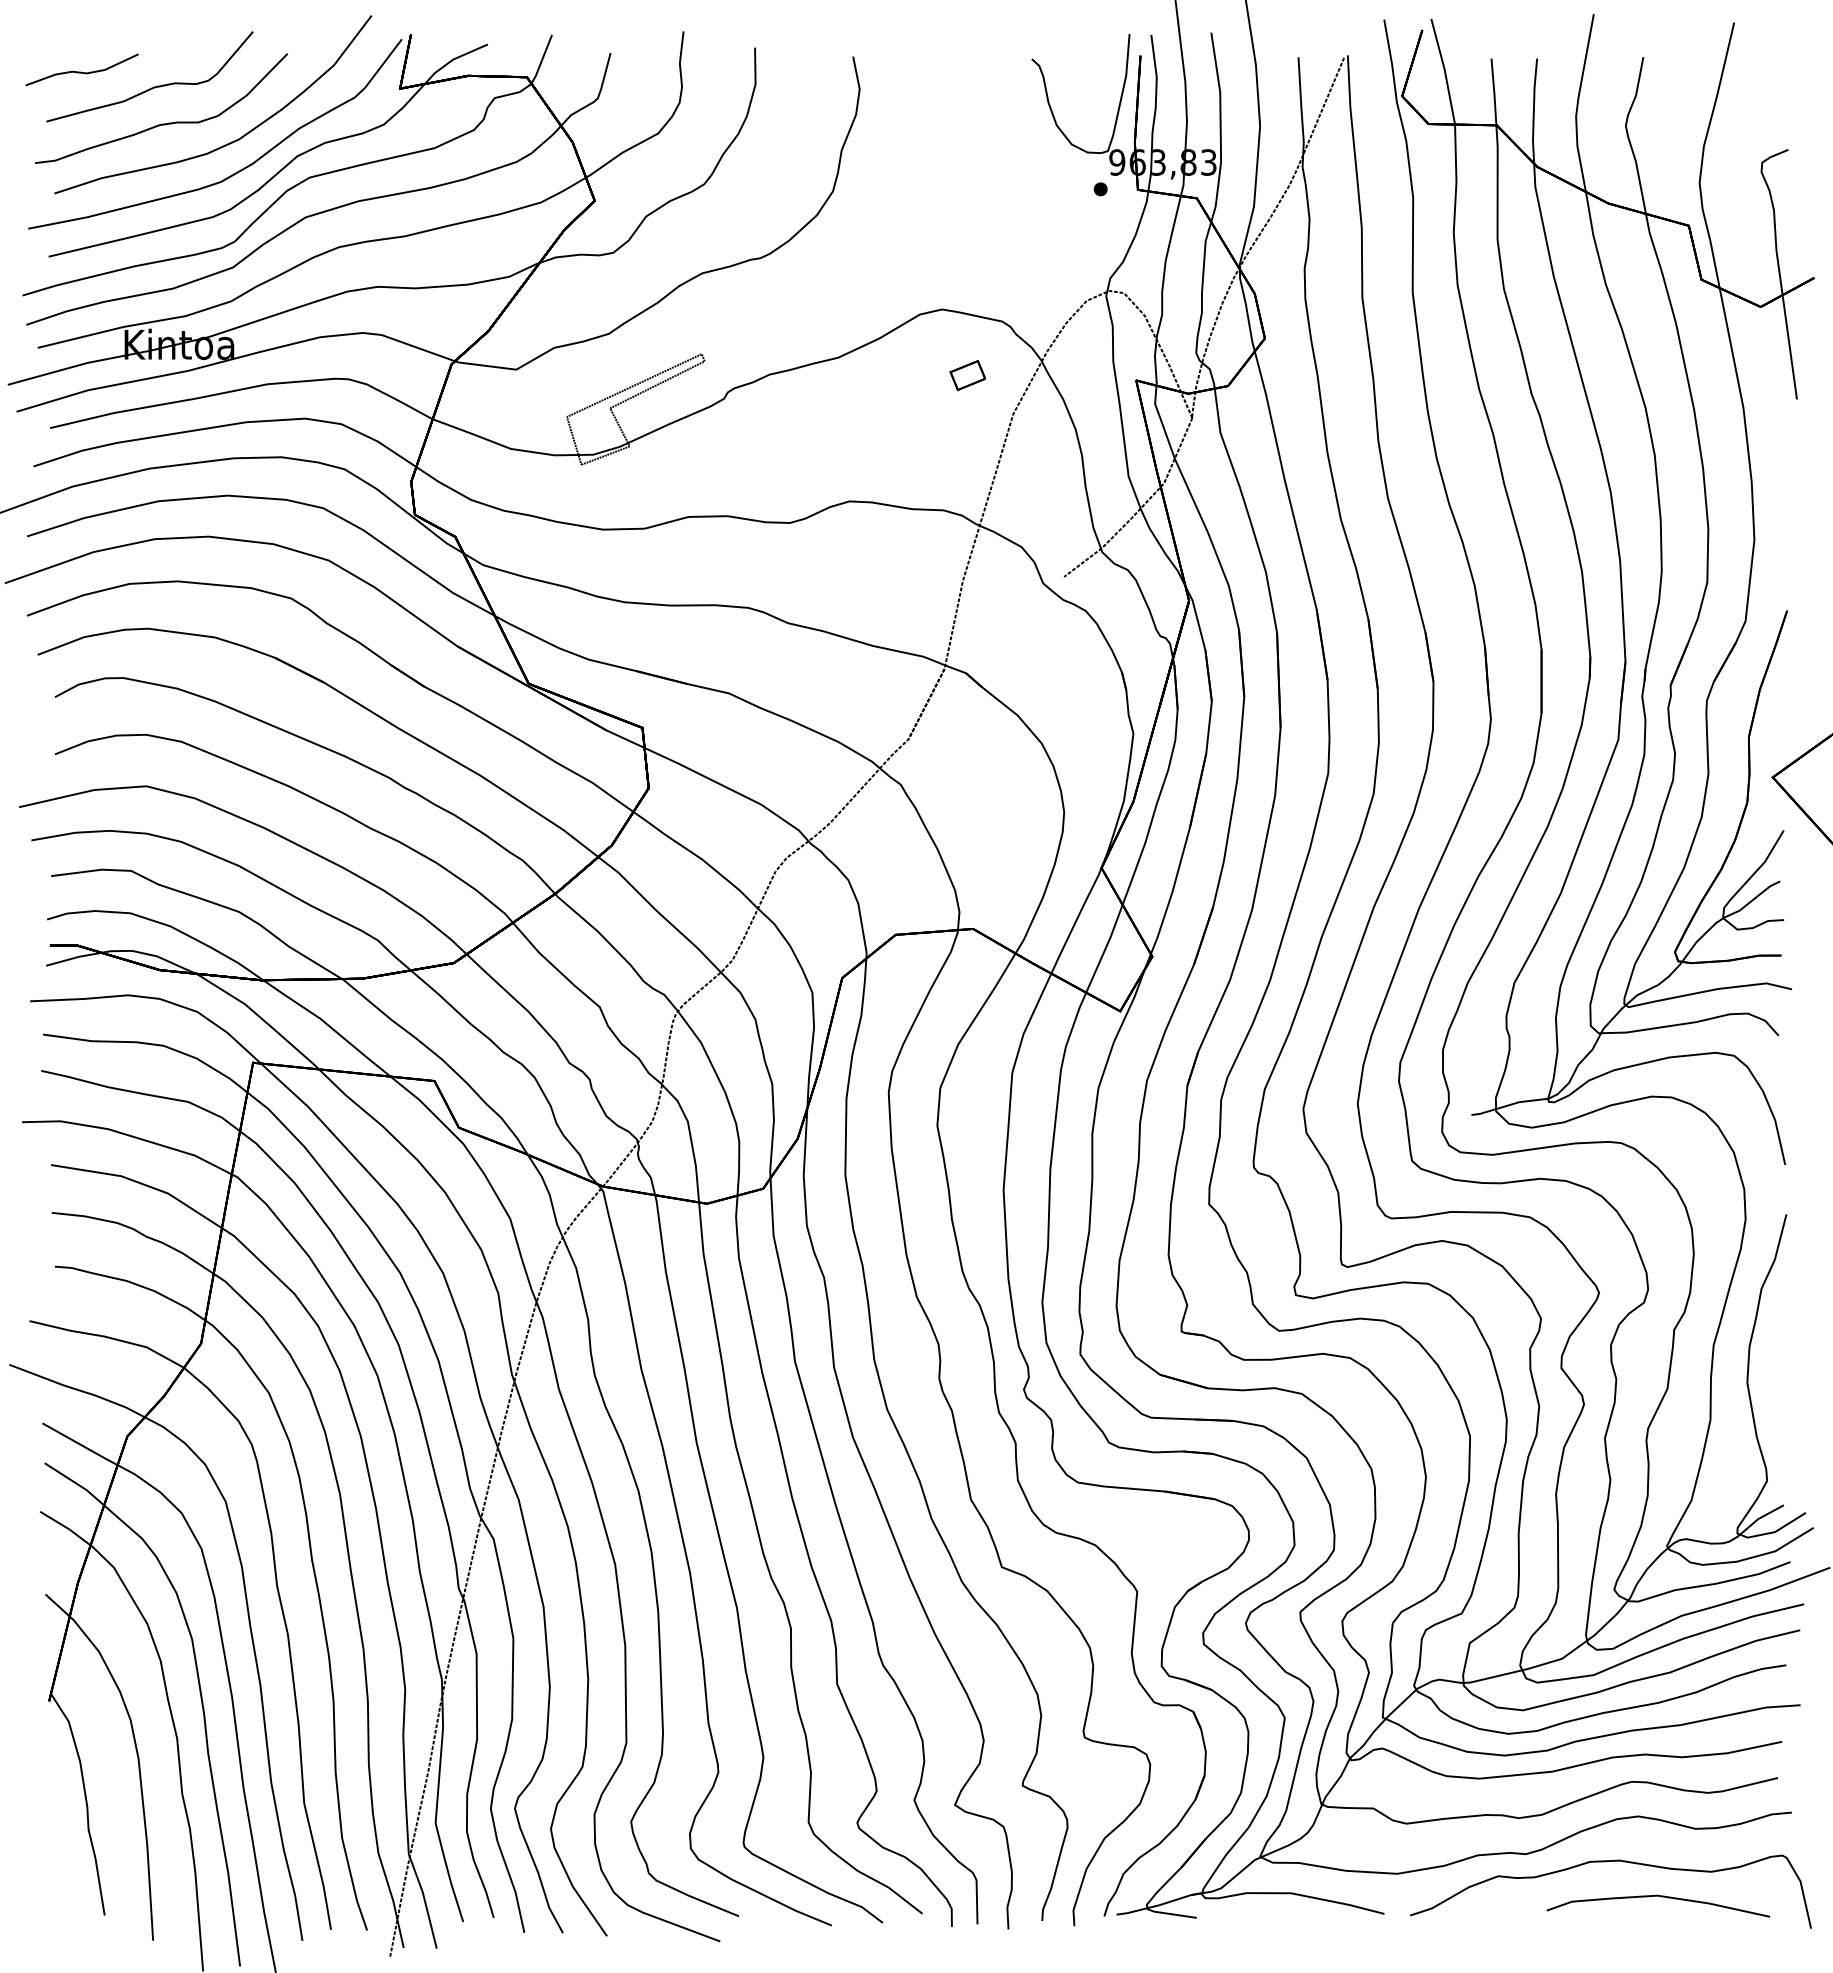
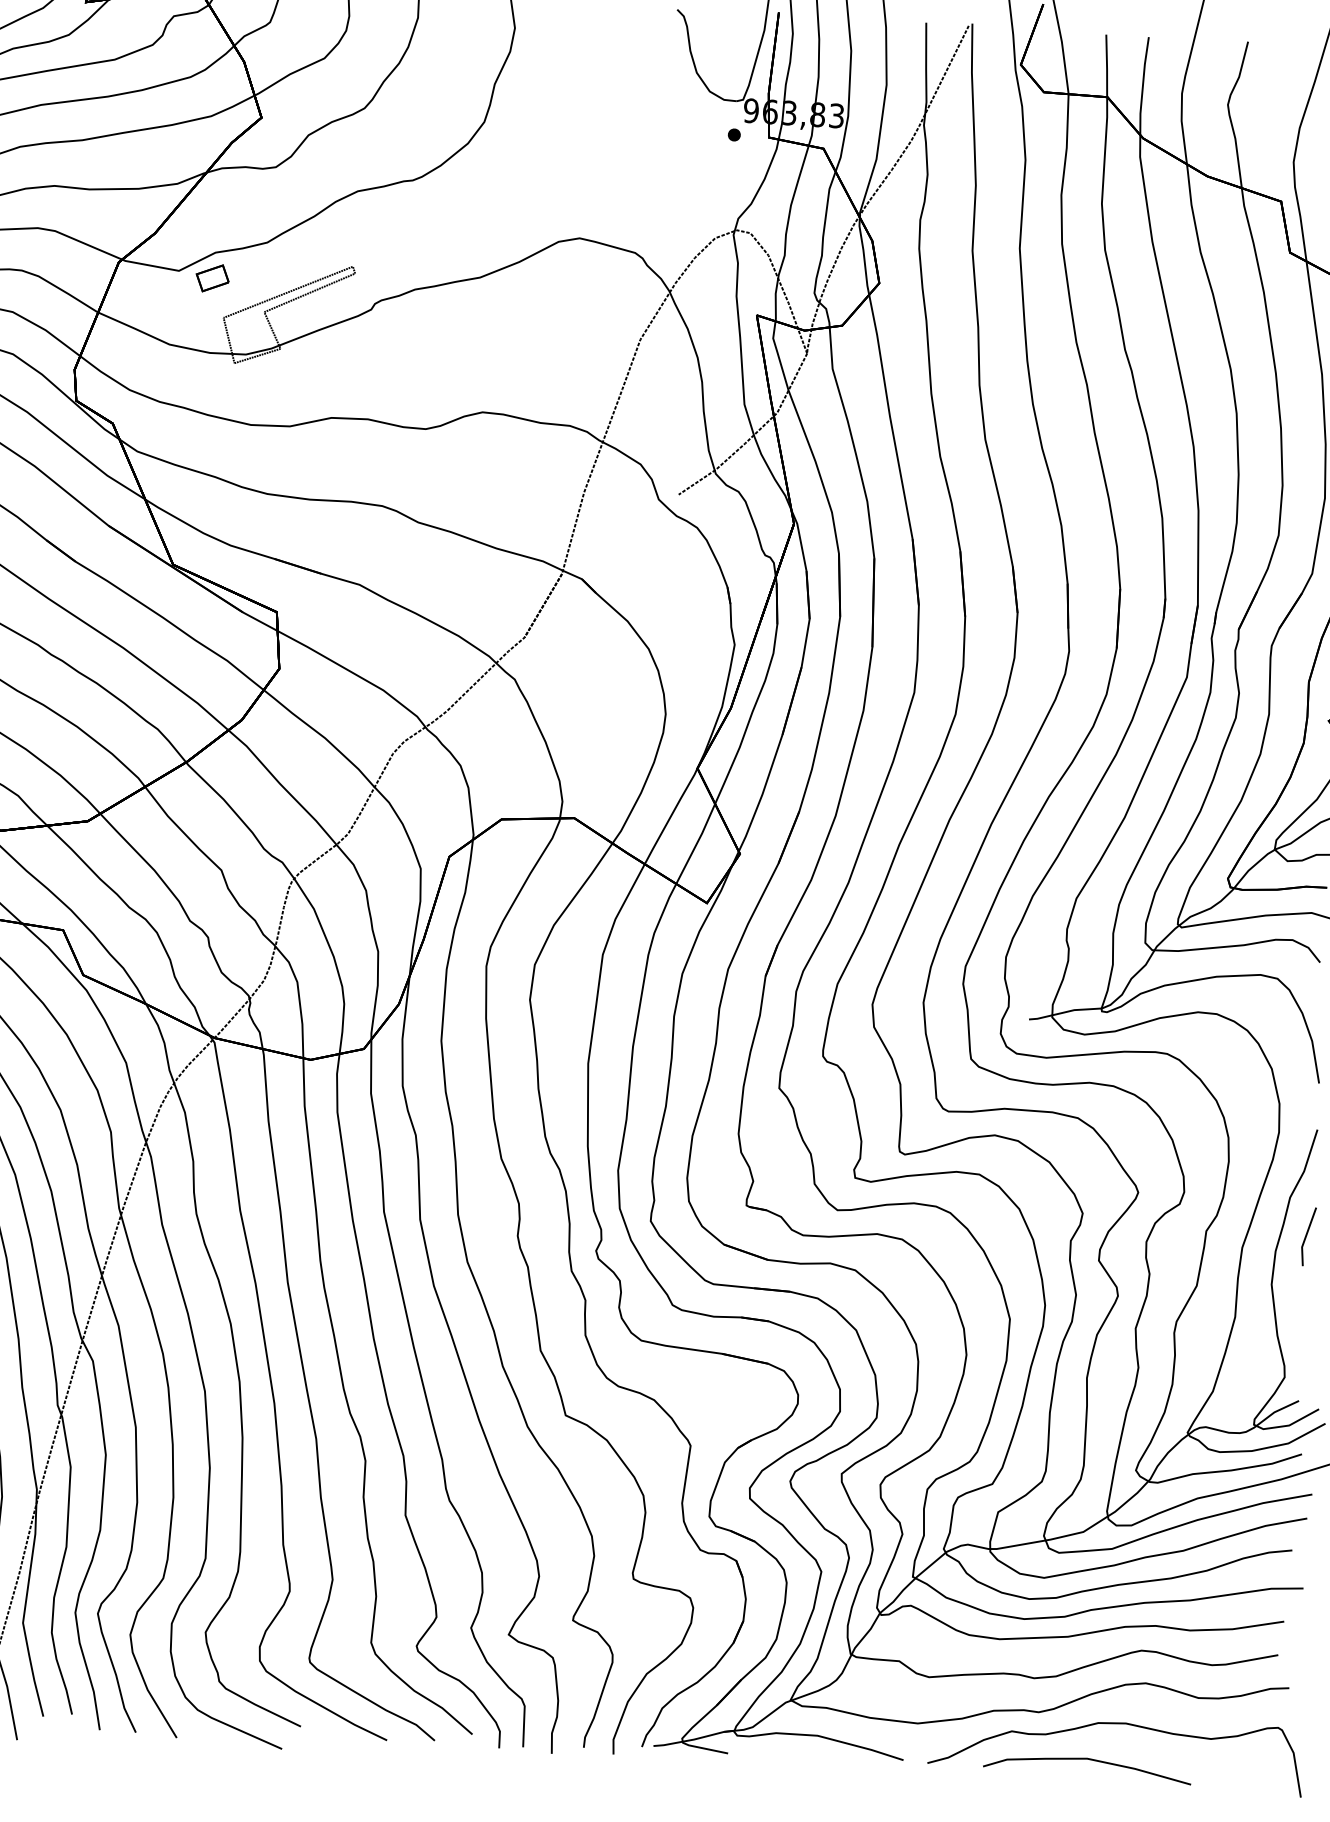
part: (967, 375) -> (212, 278), moved
line: (1782, 1328) -> (1307, 1235), added
curve: (1661, 1897) -> (1090, 1760), moved

